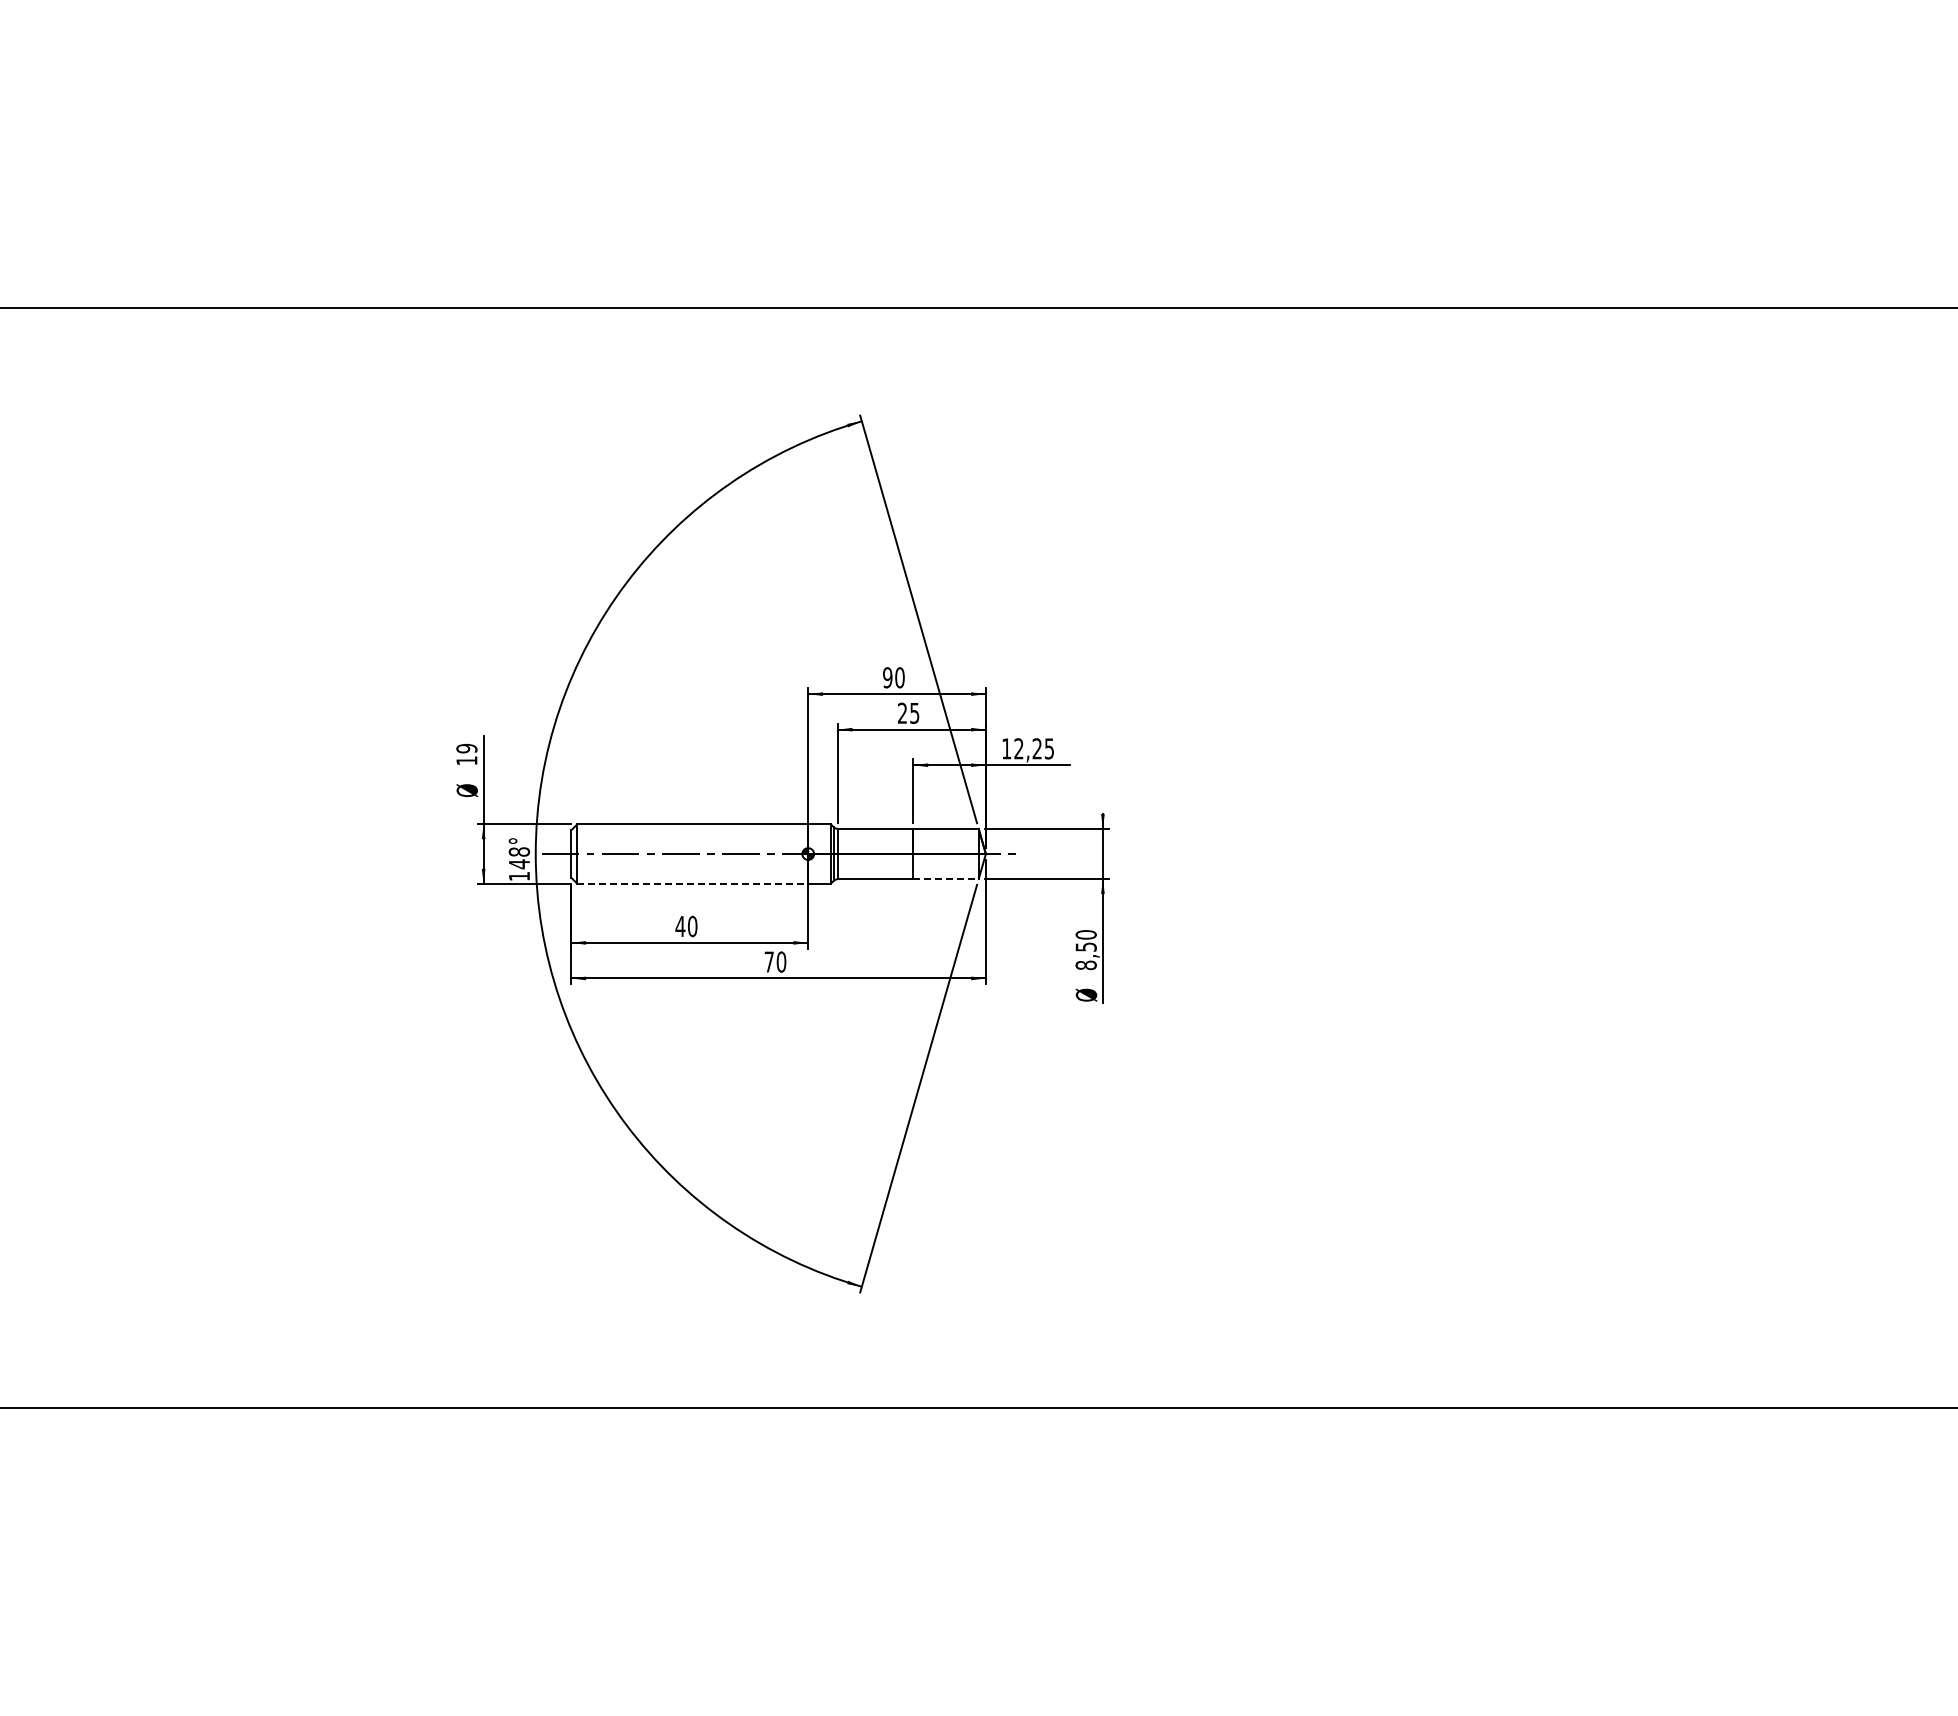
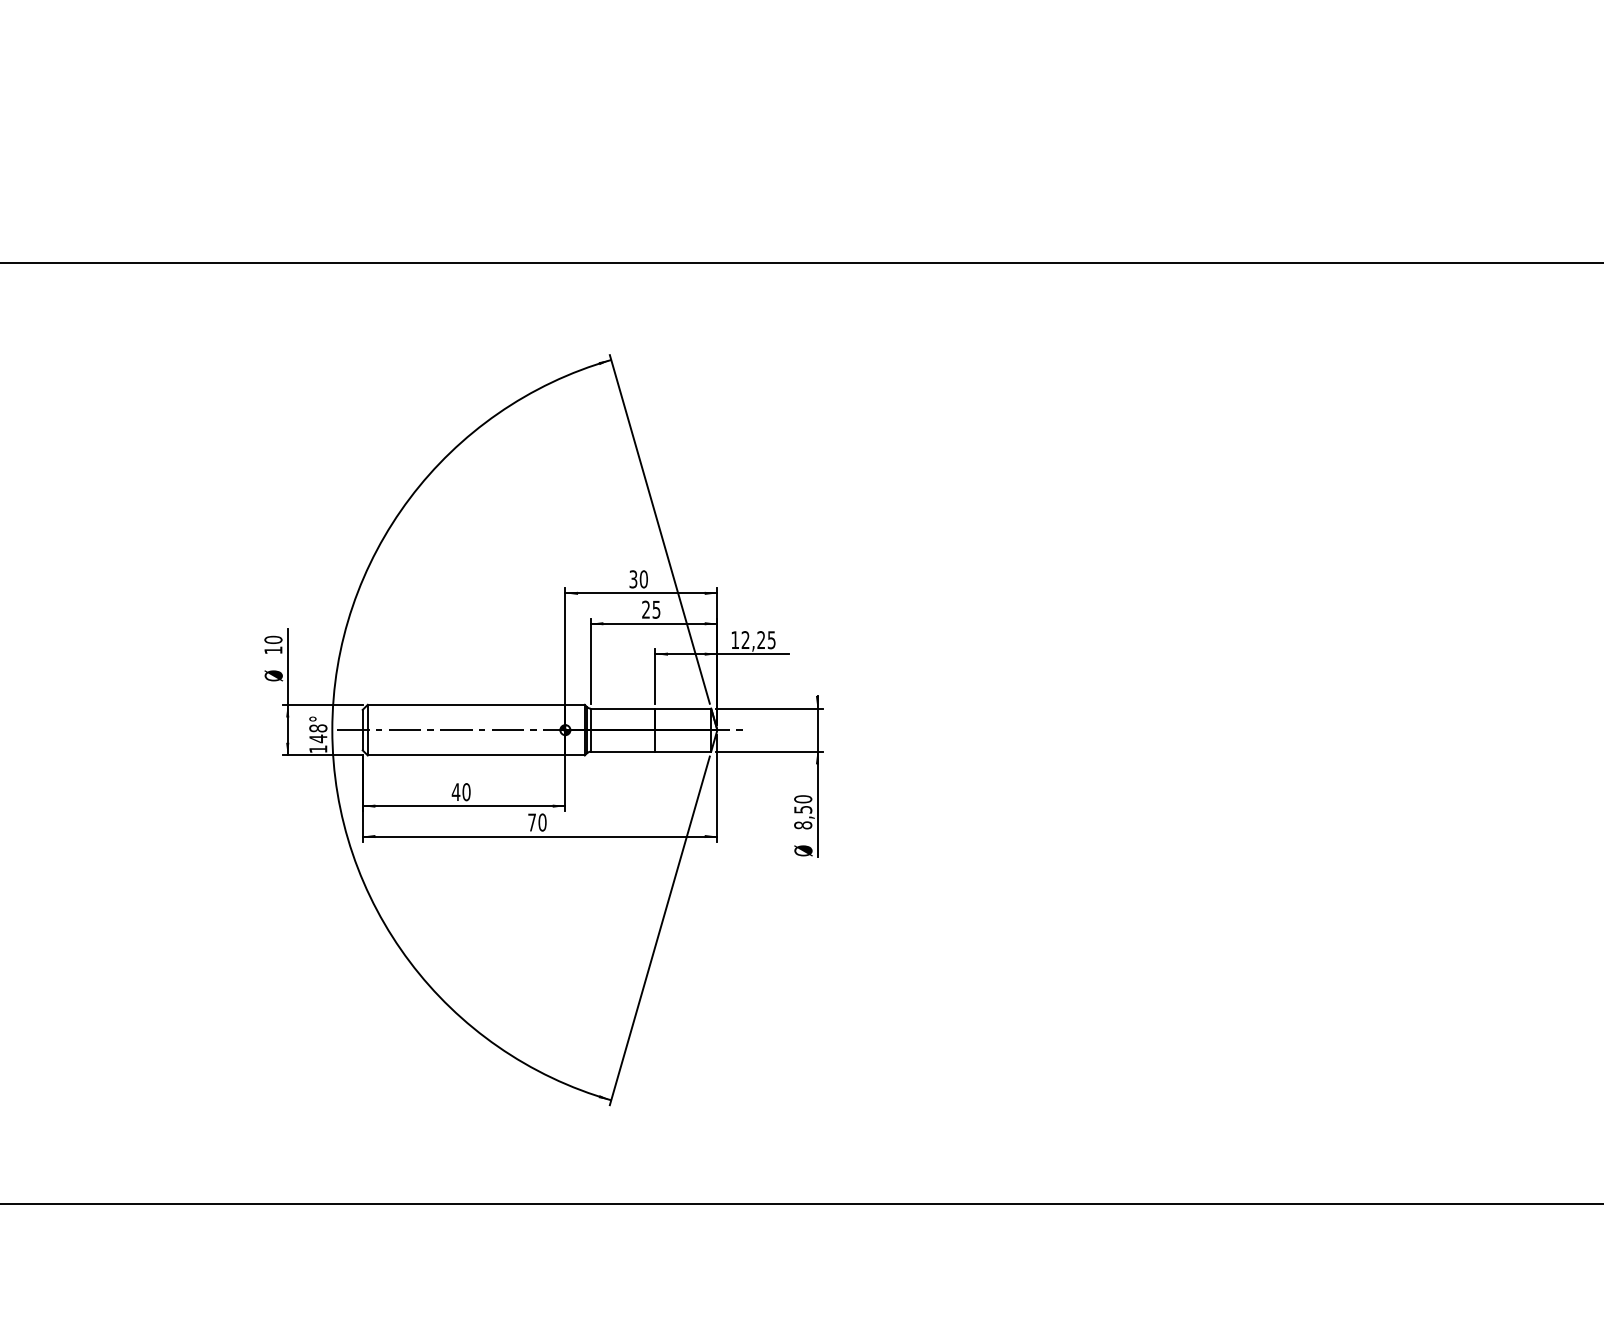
text: (887, 677) -> (633, 579), 90 -> 30
text: (466, 748) -> (273, 639), 19 -> 10
line: (946, 879) -> (683, 751), dashed -> solid
line: (693, 883) -> (467, 755), dashed -> solid

